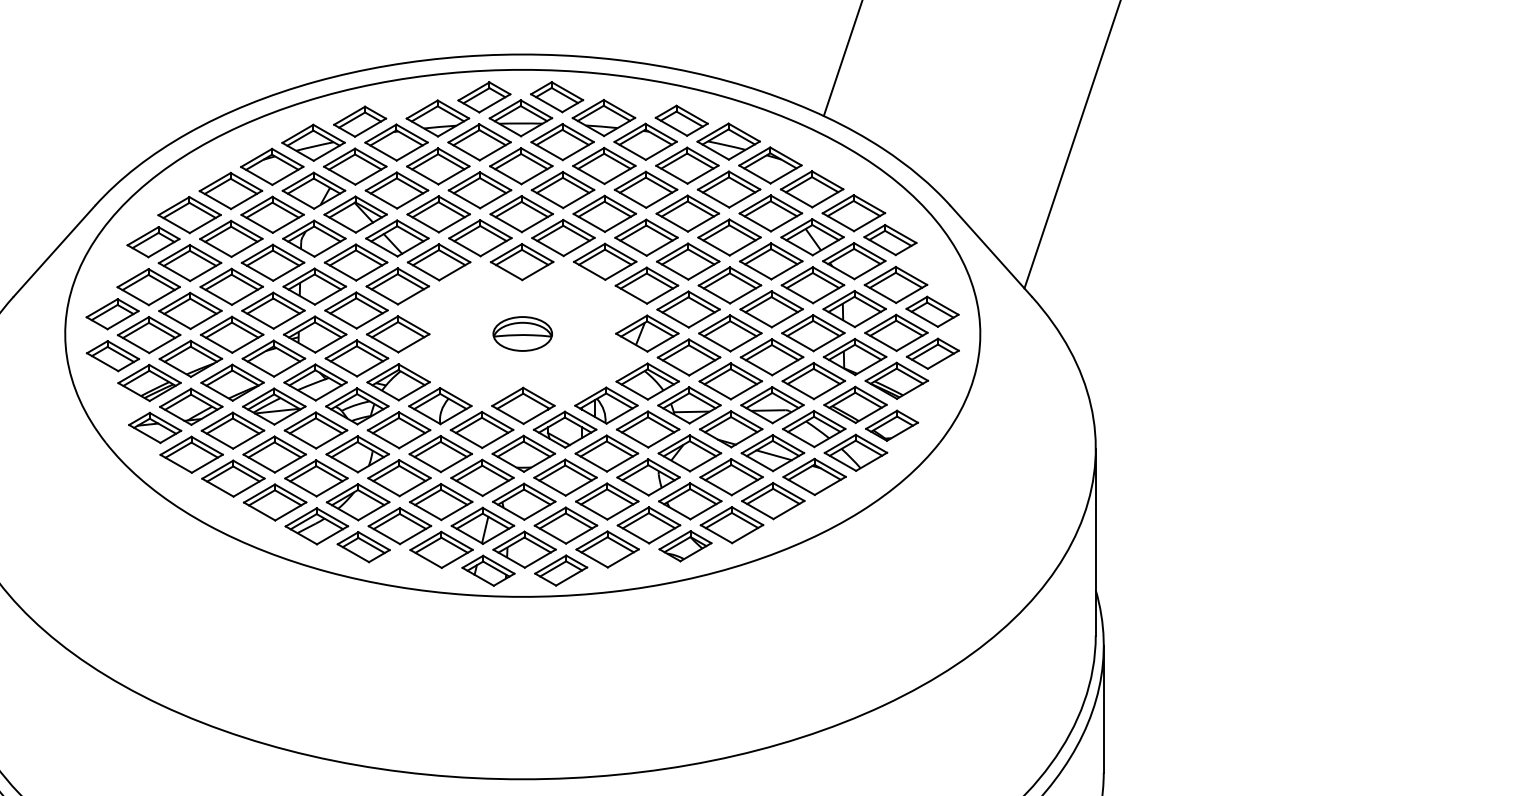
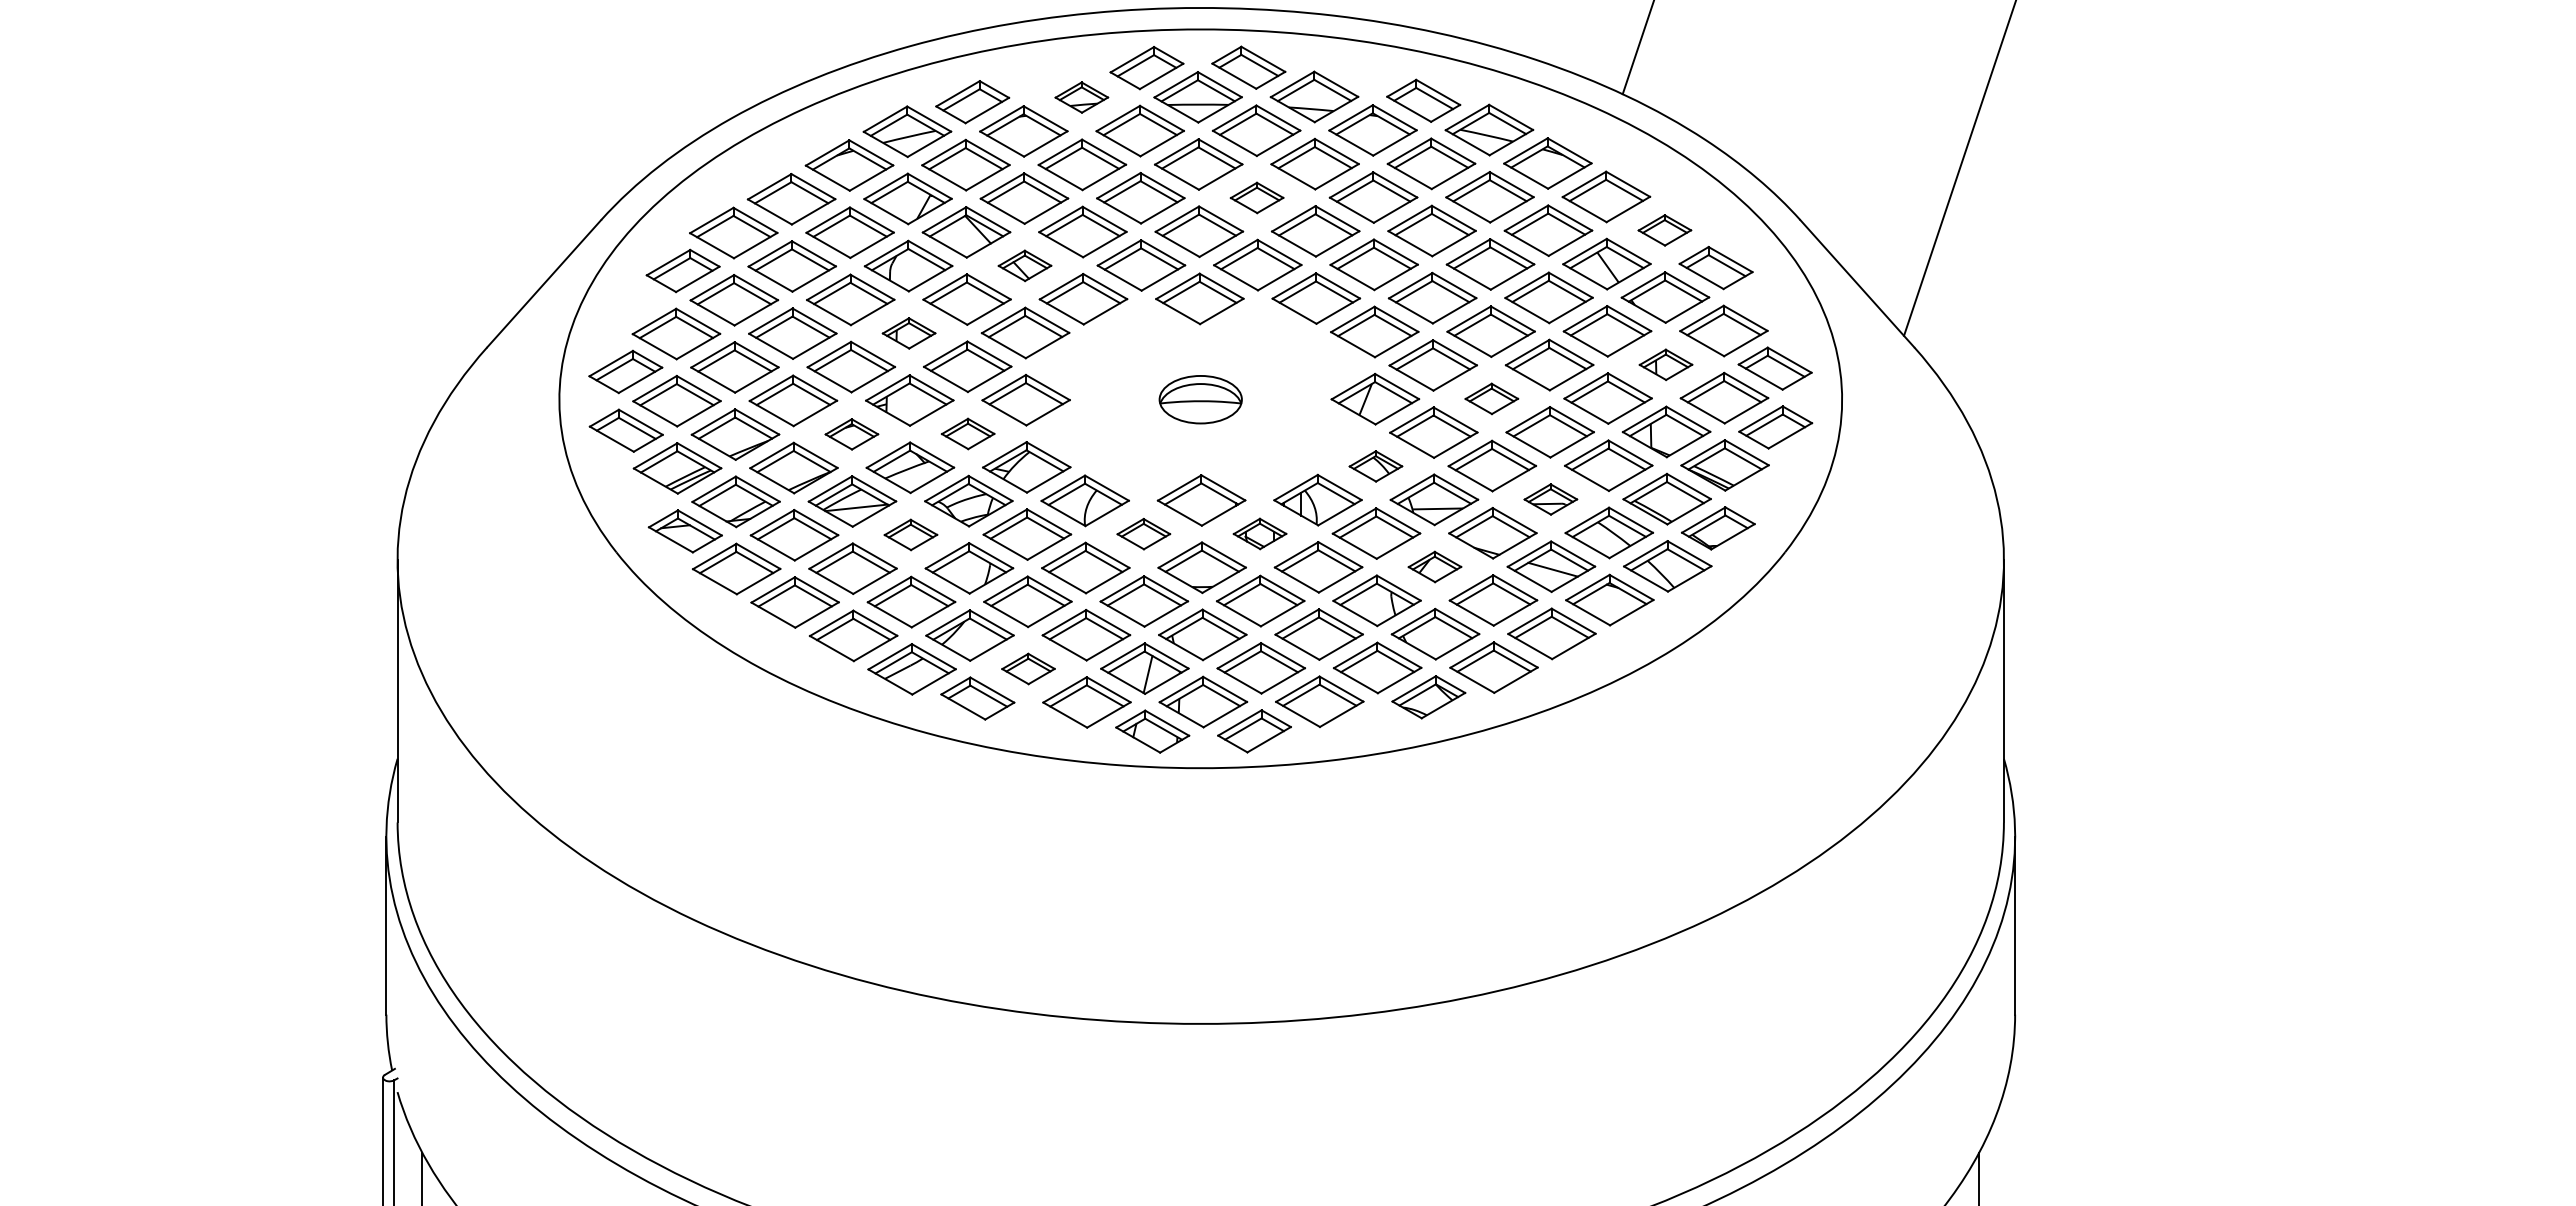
part: (437, 118) -> (1081, 97), size x0.6
part: (562, 189) -> (1256, 197), size x0.6
part: (853, 213) -> (1664, 230), size x0.6
part: (397, 238) -> (1024, 265), size x0.6
part: (314, 286) -> (908, 333), size x0.6
part: (854, 308) -> (1665, 364), size x0.6
part: (730, 333) -> (1491, 398), size x0.6
part: (273, 358) -> (851, 434), size x0.6
part: (356, 358) -> (967, 433), size x0.6
part: (647, 381) -> (1375, 466), size x0.6
part: (772, 405) -> (1550, 499), size x0.6
part: (481, 429) -> (1143, 533), size x0.6
part: (564, 429) -> (1259, 533), size x0.6
part: (315, 430) -> (910, 534), size x0.6
part: (689, 452) -> (1434, 566), size x0.6
part: (399, 525) -> (1028, 668), size x0.6

